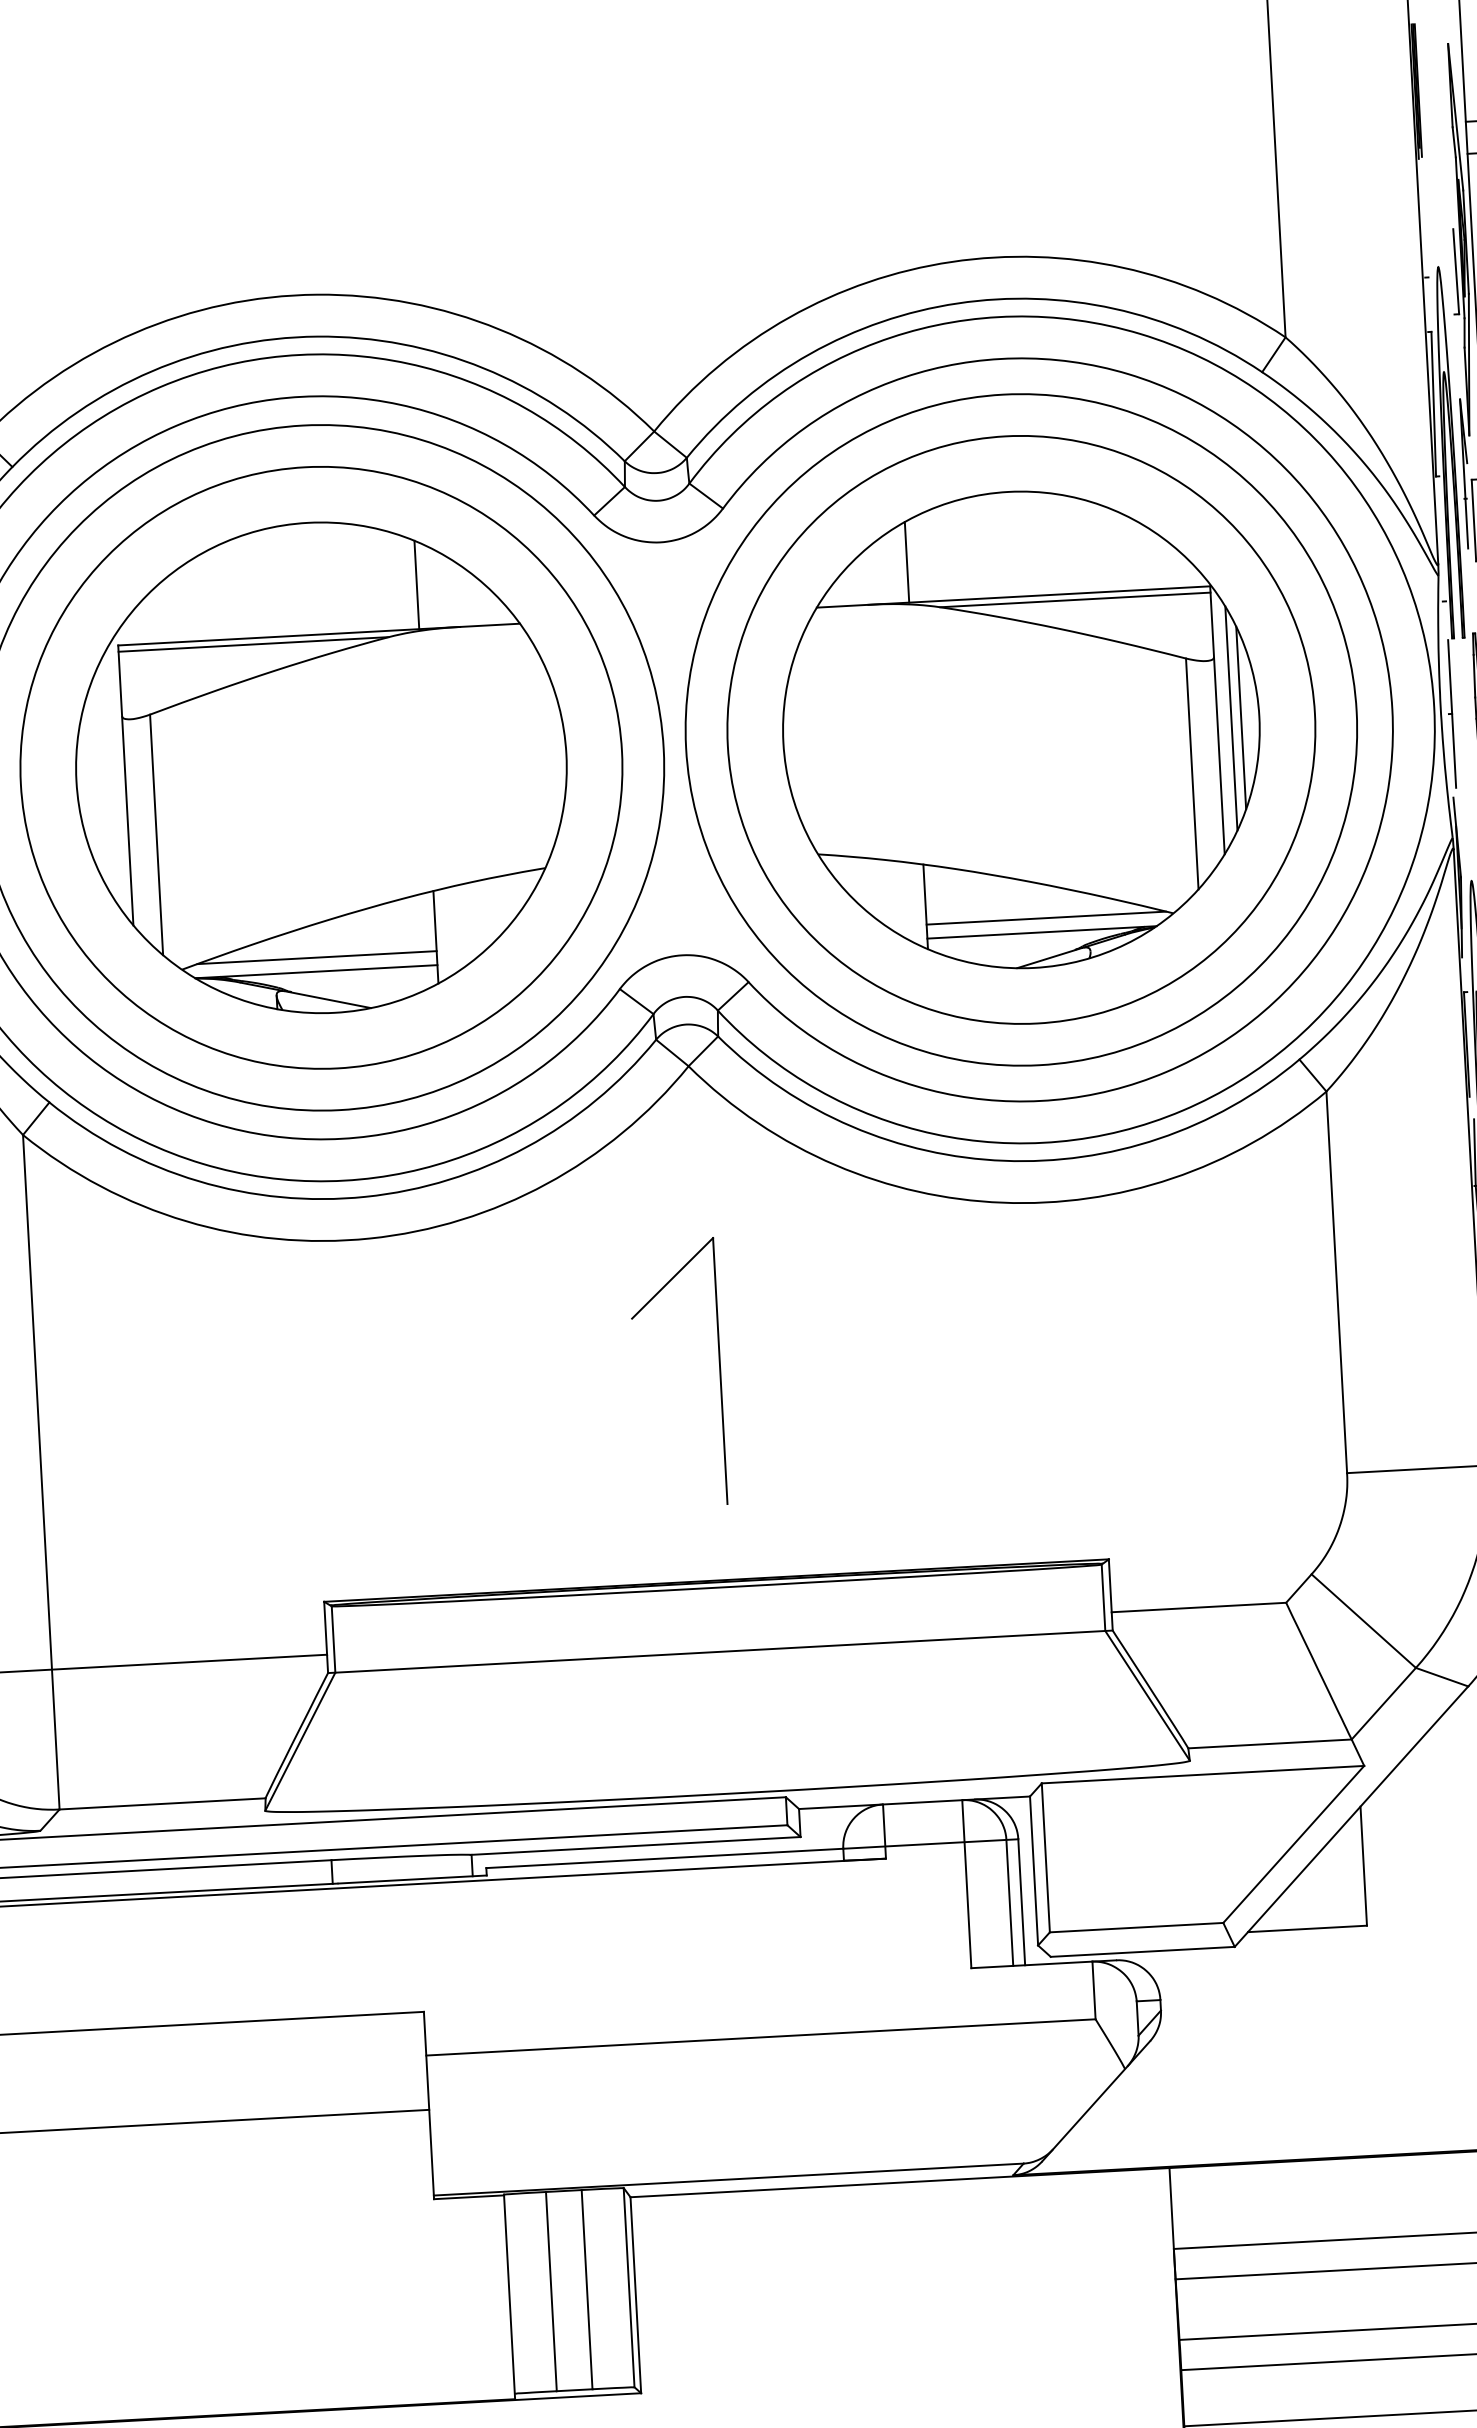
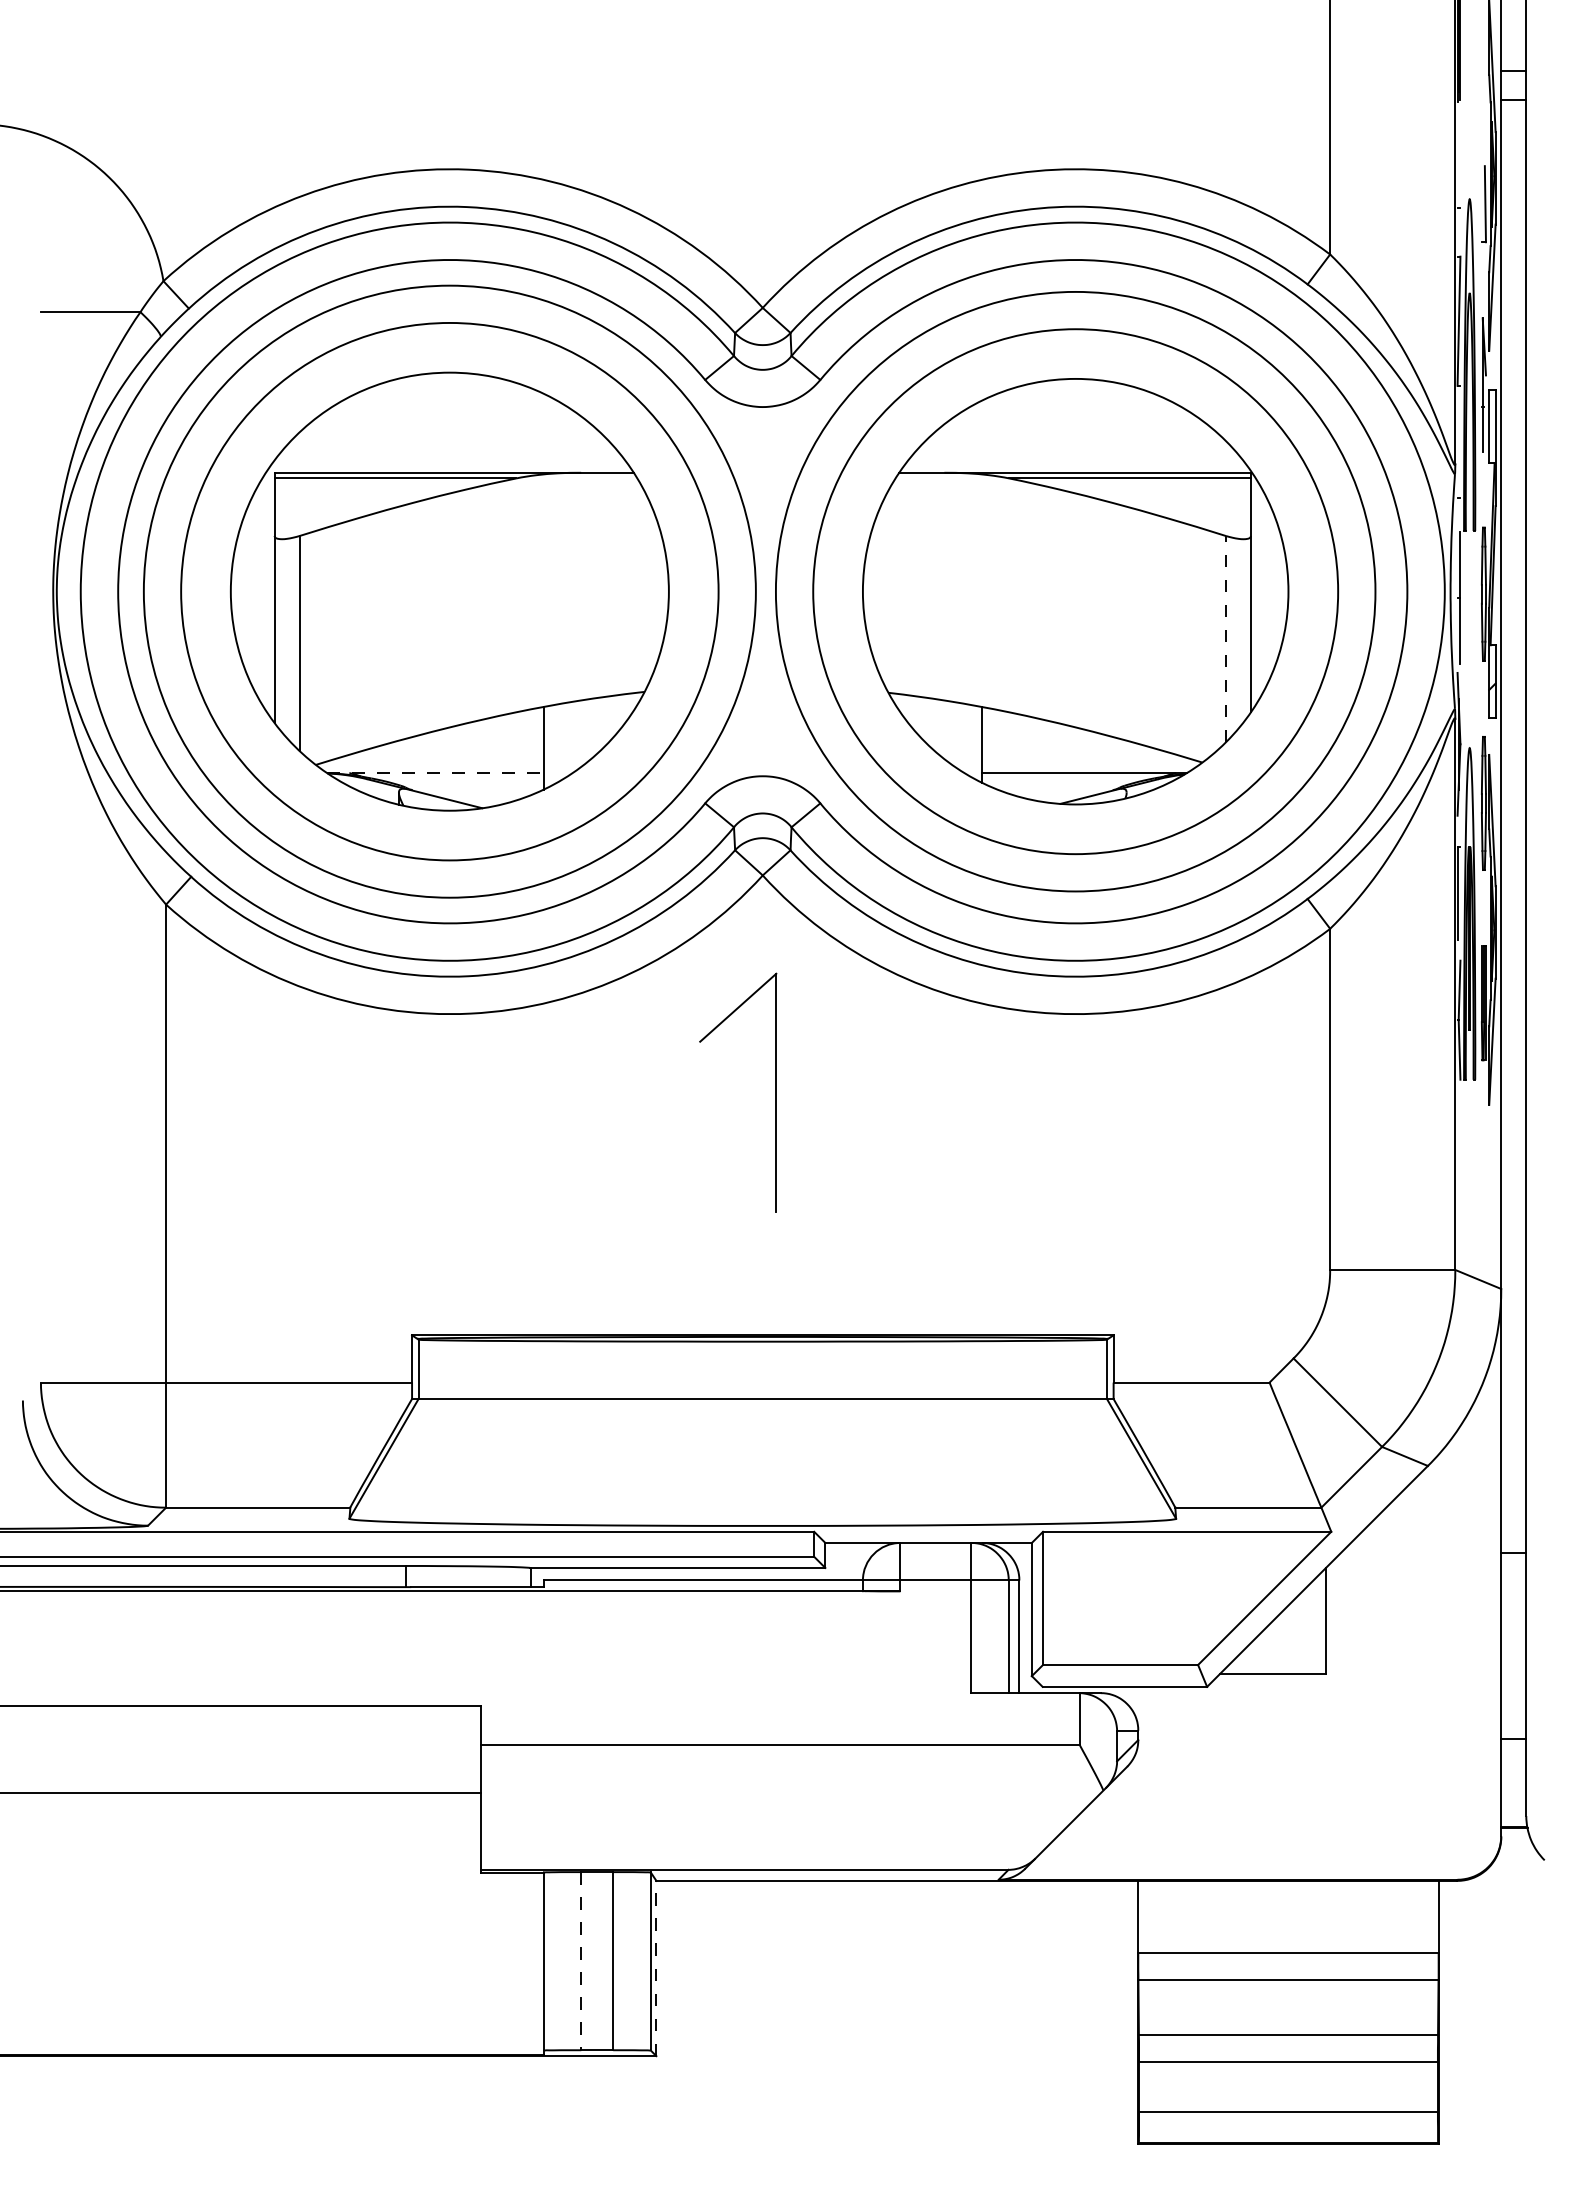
line: (906, 562) -> (981, 436), removed
line: (416, 584) -> (543, 432), removed
line: (1241, 717) -> (1272, 591), removed
line: (1231, 718) -> (1263, 591), removed
line: (1191, 773) -> (1225, 638), solid -> dashed
line: (1045, 917) -> (1088, 760), removed
line: (316, 957) -> (436, 760), removed
line: (316, 972) -> (435, 773), solid -> dashed
part: (719, 1370) -> (775, 1092), moved
line: (551, 2291) -> (581, 1961), solid -> dashed
line: (635, 2295) -> (656, 1968), solid -> dashed

